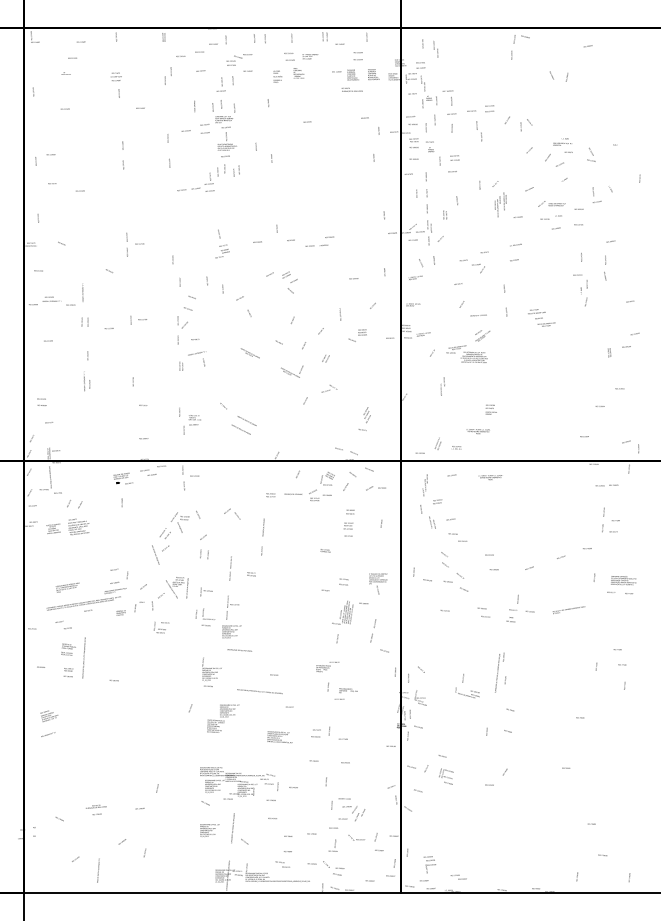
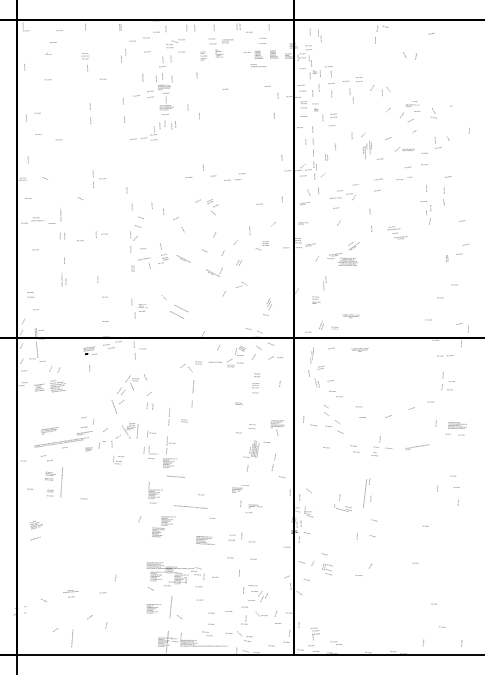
text: (550, 217) -> (403, 178), moved
text: (222, 243) -> (163, 253), moved
text: (478, 315) -> (335, 198), moved
text: (490, 409) -> (315, 300), moved
text: (232, 513) -> (186, 367), moved

